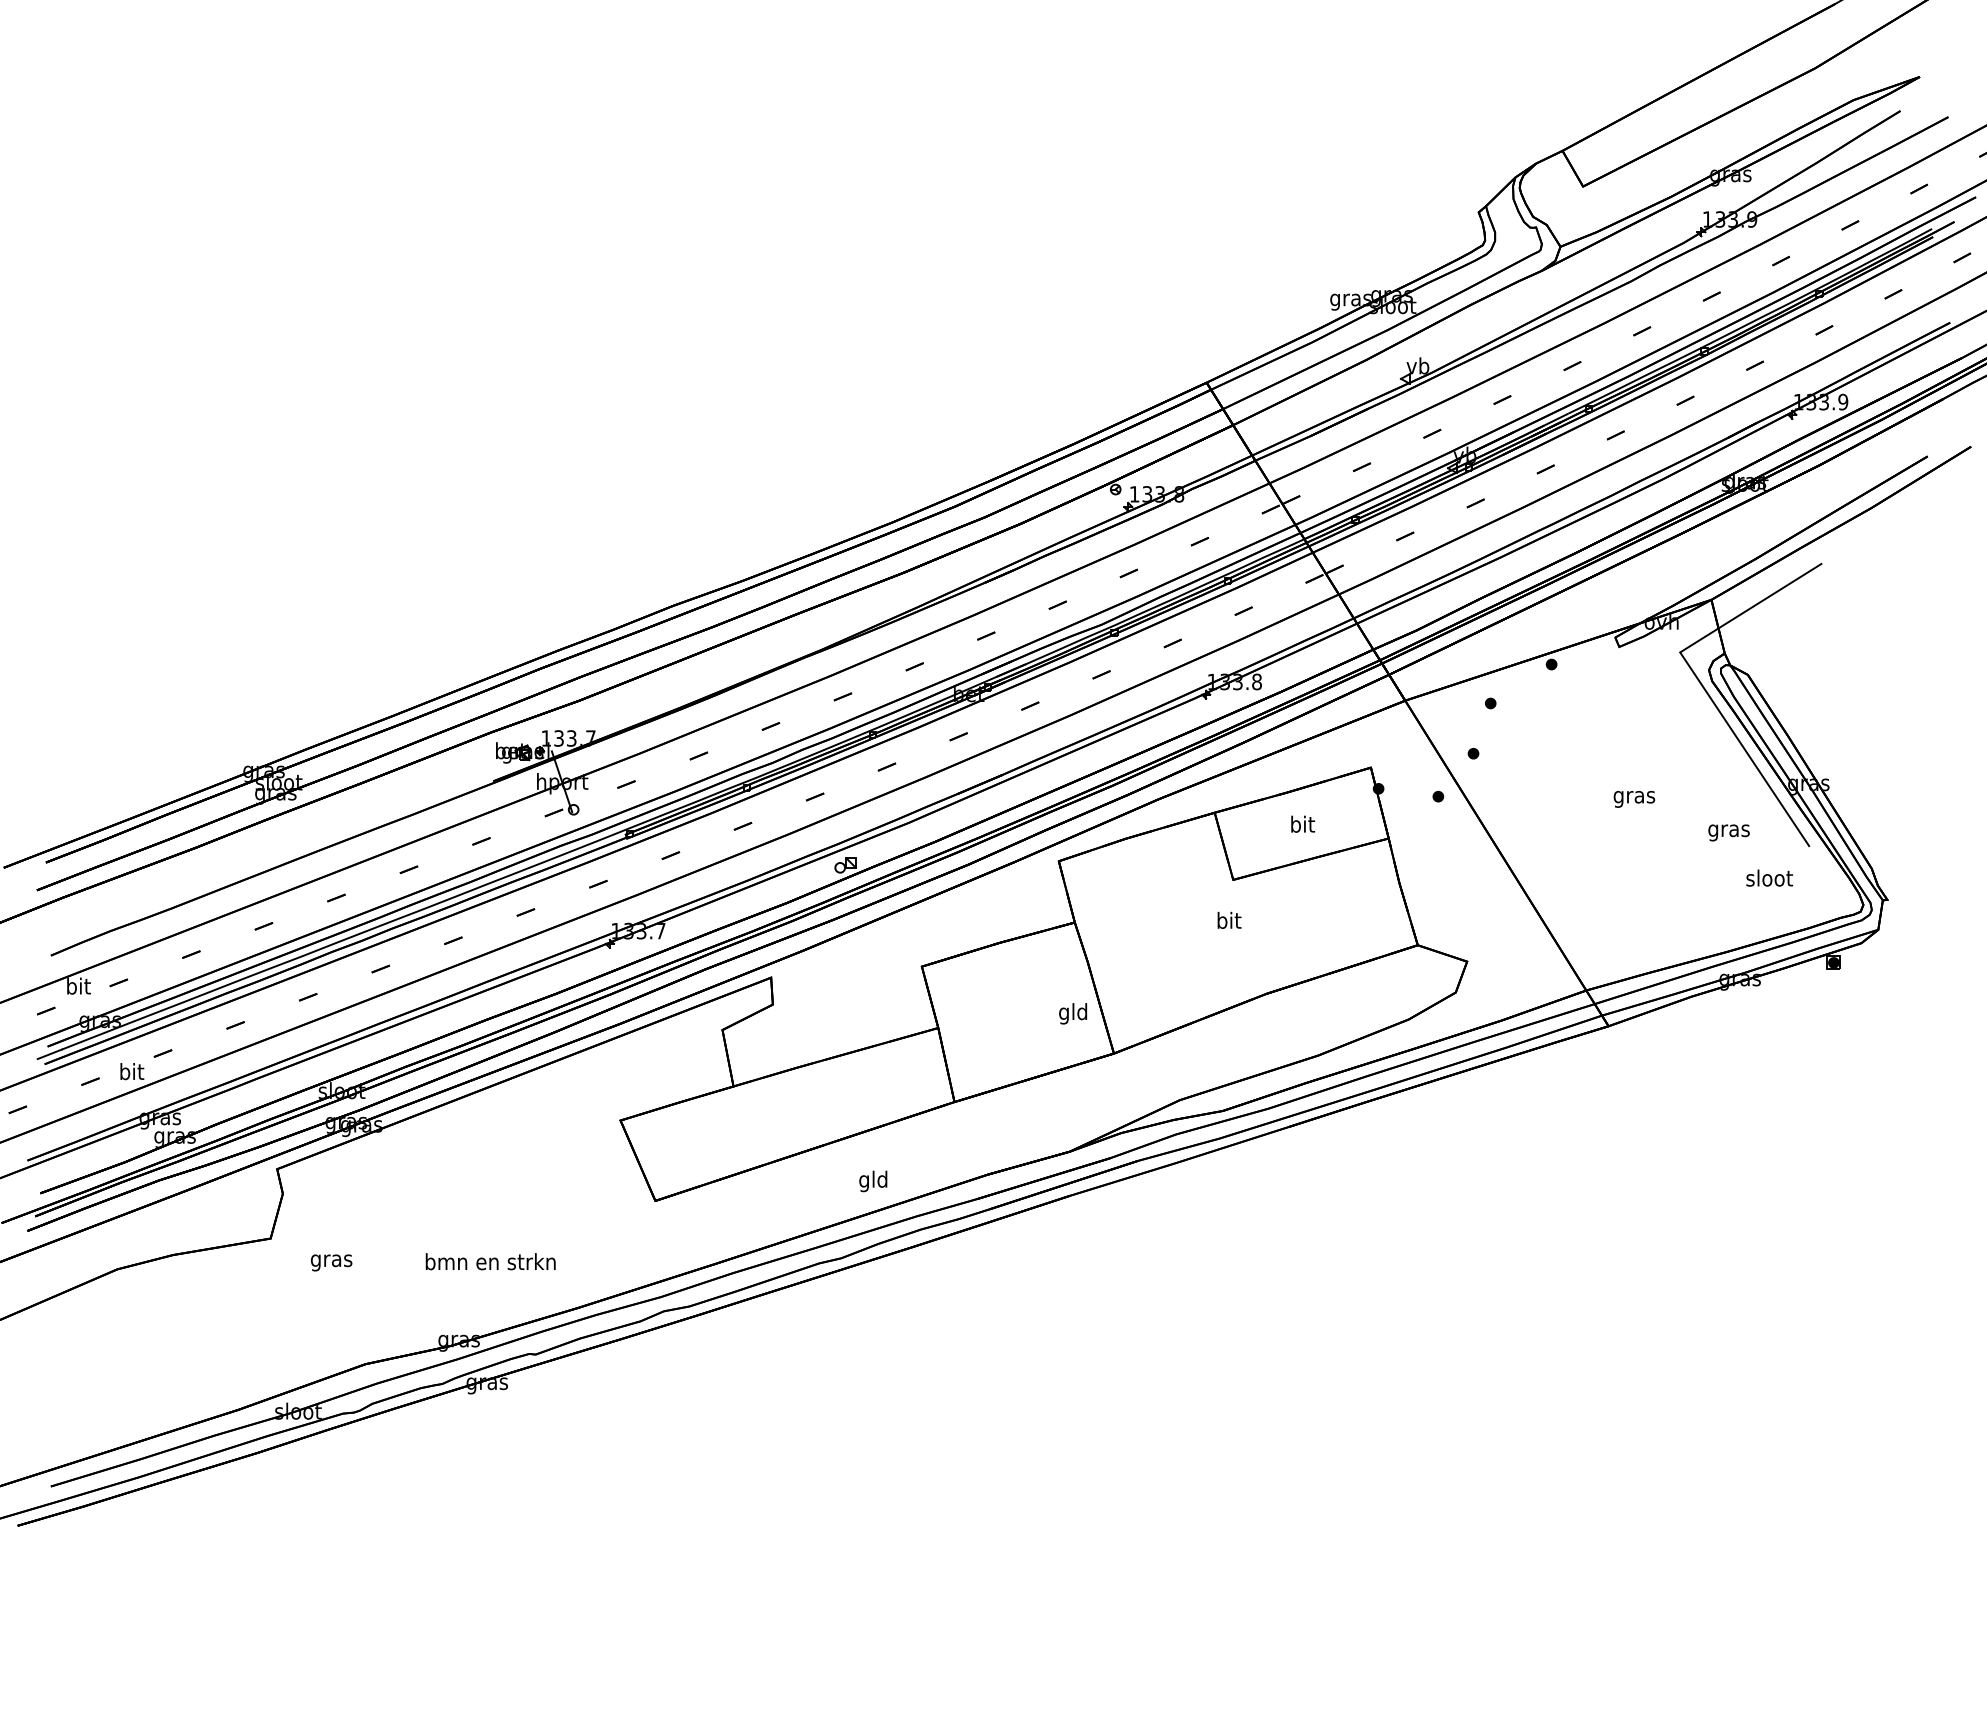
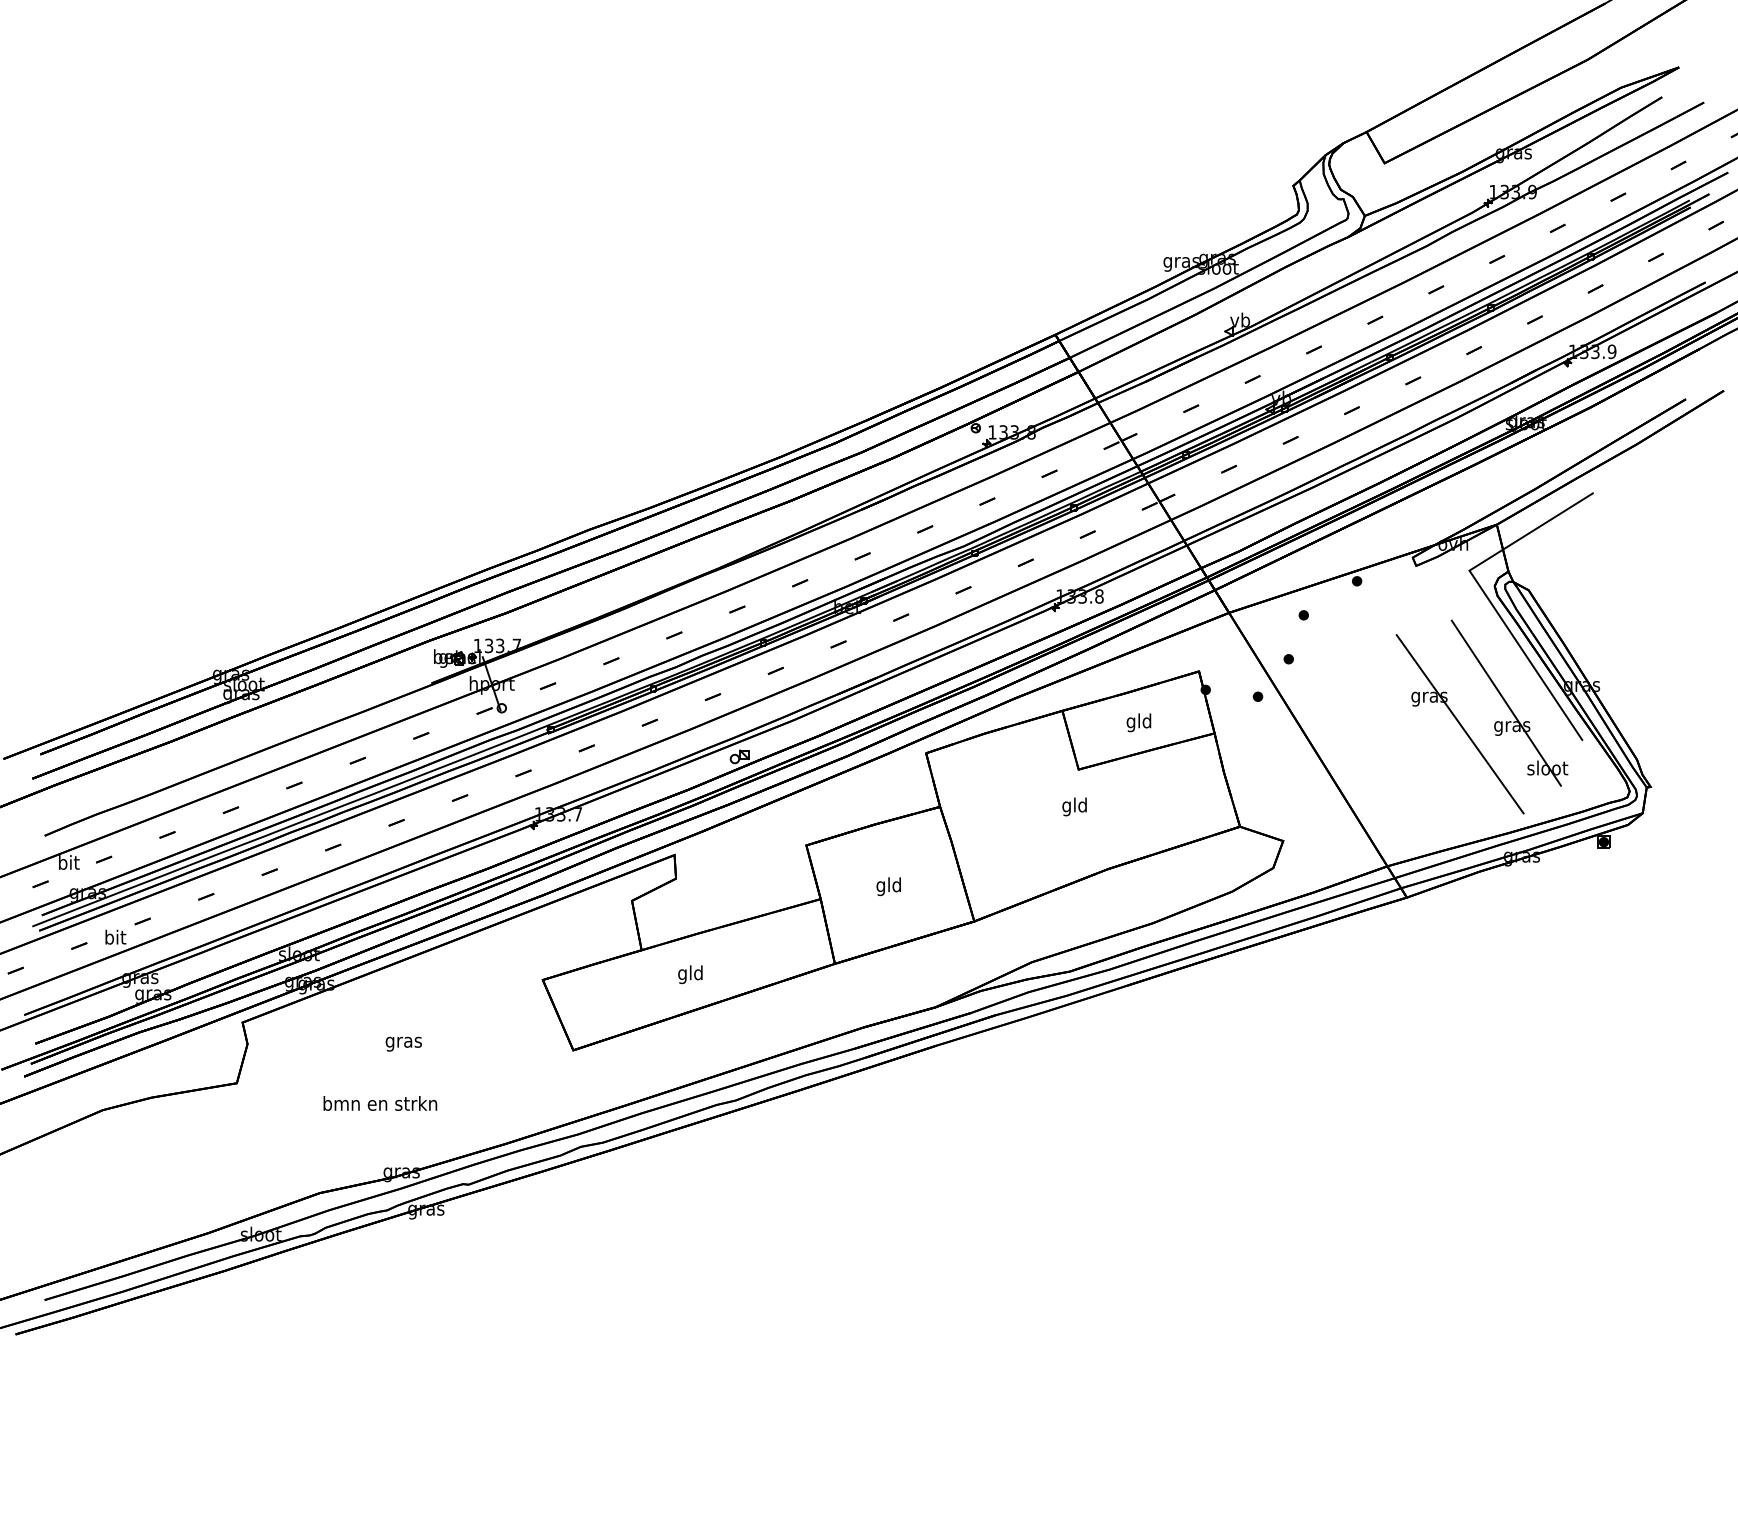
line: (1722, 803) -> (1506, 702), added
text: (1302, 826) -> (1139, 722), bit -> gld
line: (1669, 828) -> (1460, 724), added
text: (1228, 922) -> (1074, 806), bit -> gld
text: (1073, 1013) -> (889, 886), moved
text: (873, 1181) -> (690, 974), moved
text: (490, 1261) -> (380, 1103), moved
text: (331, 1262) -> (403, 1043), moved

